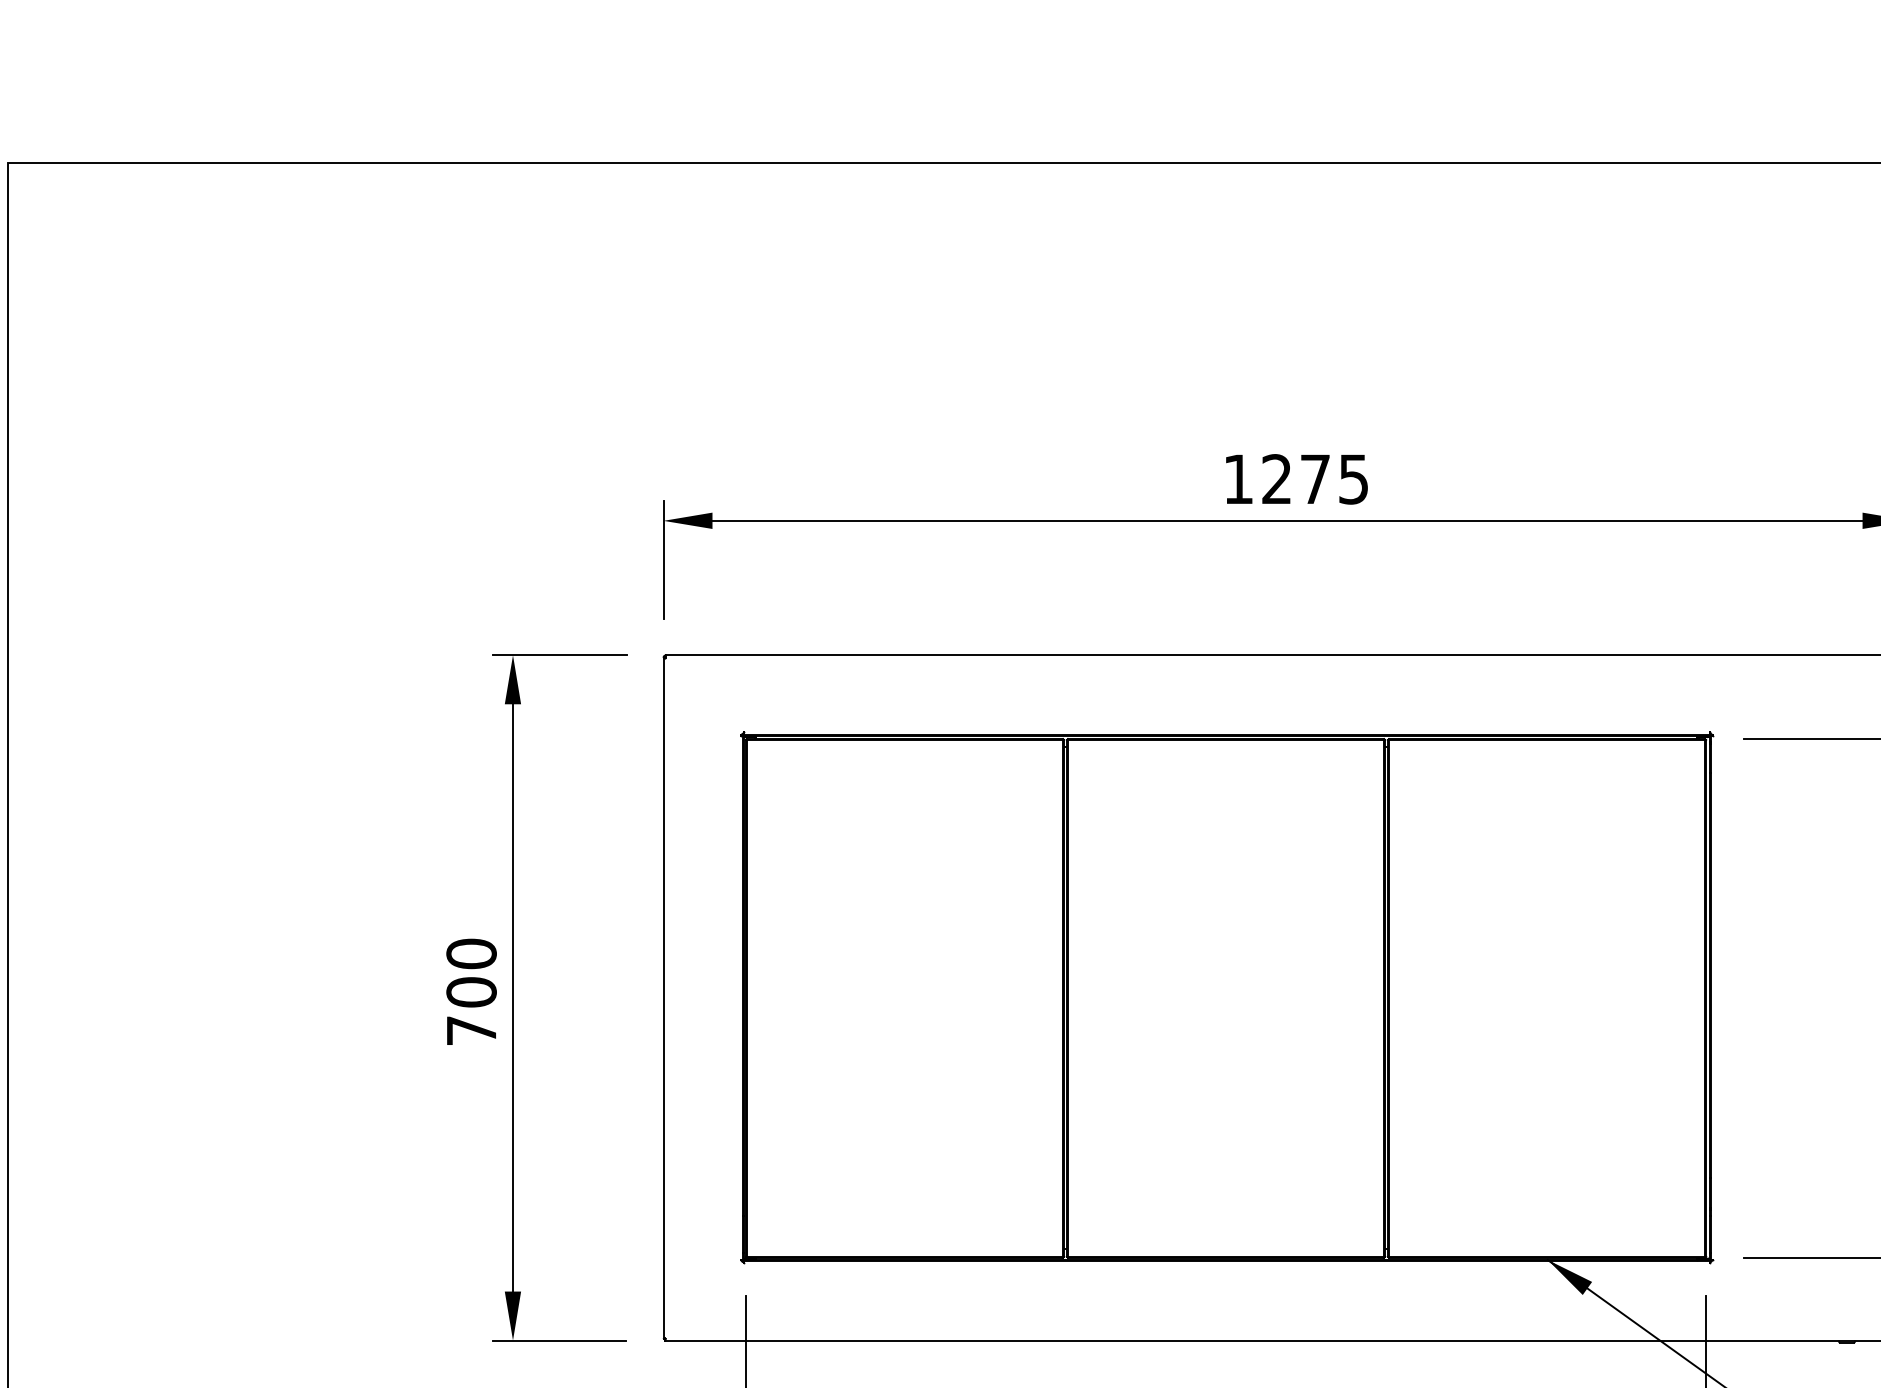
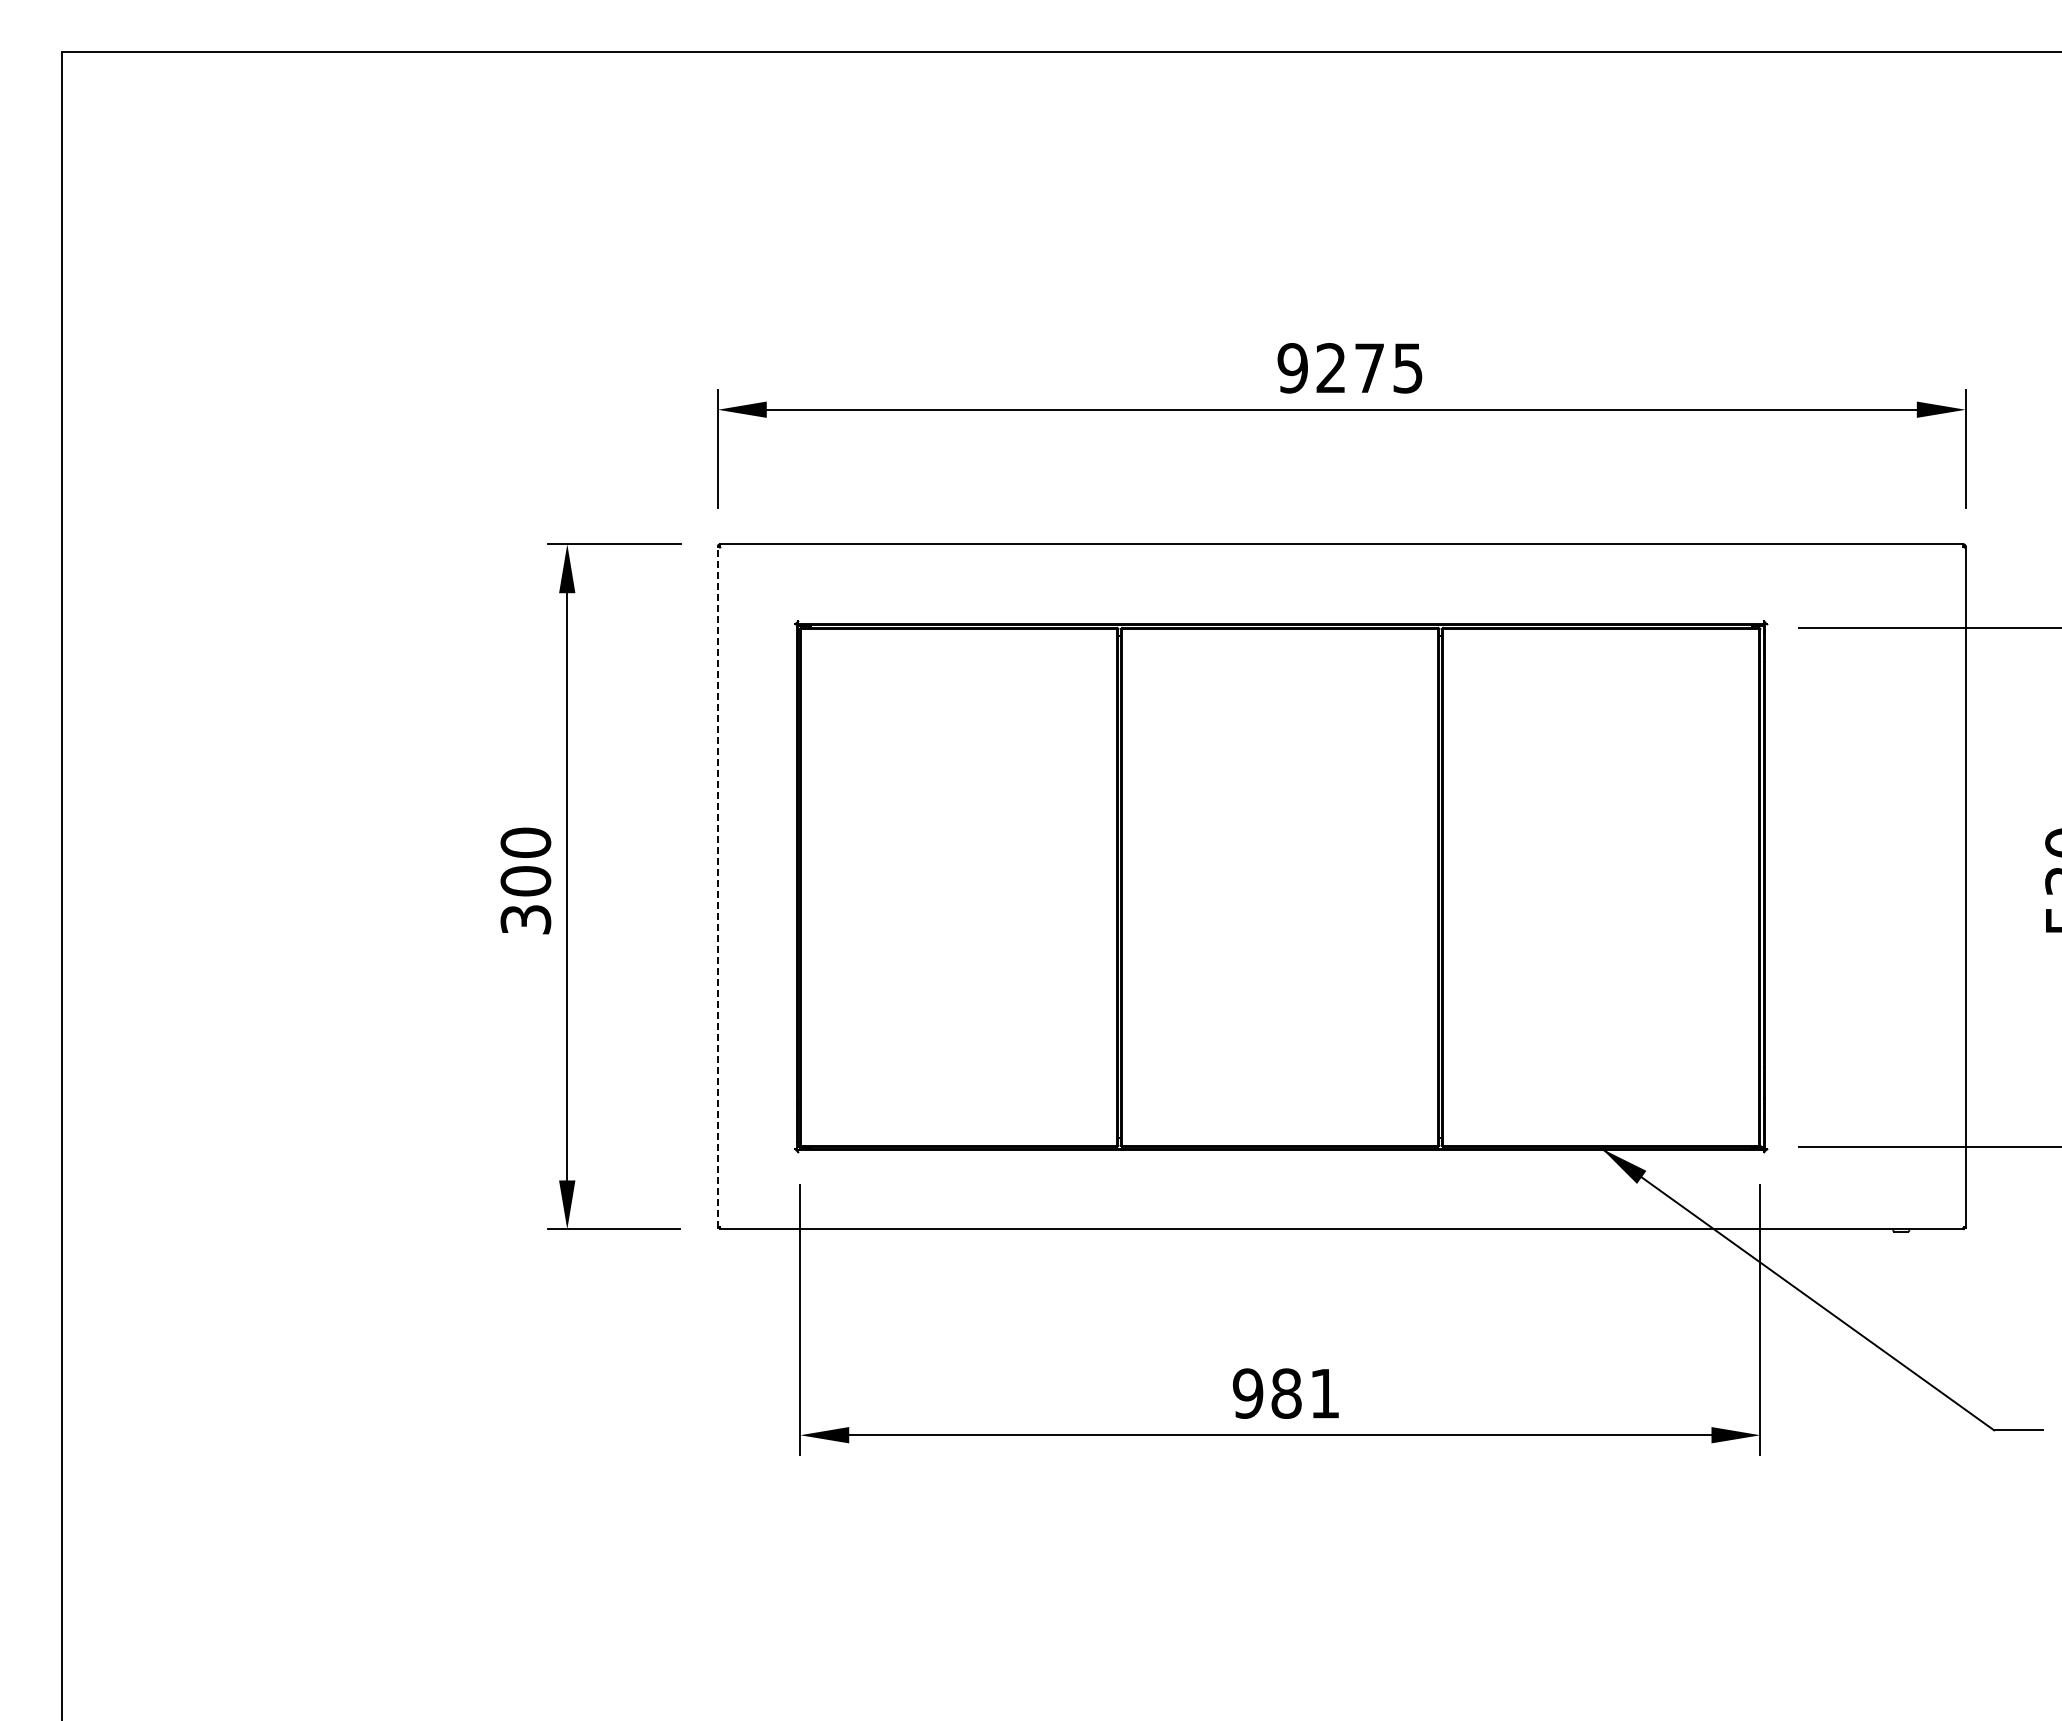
text: (1238, 479) -> (1292, 368), 1275 -> 9275
line: (663, 997) -> (717, 886), solid -> dashed
text: (471, 1030) -> (525, 919), 700 -> 300

